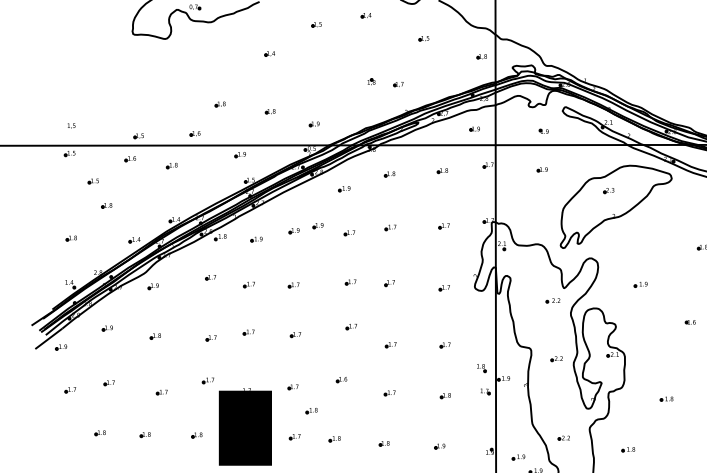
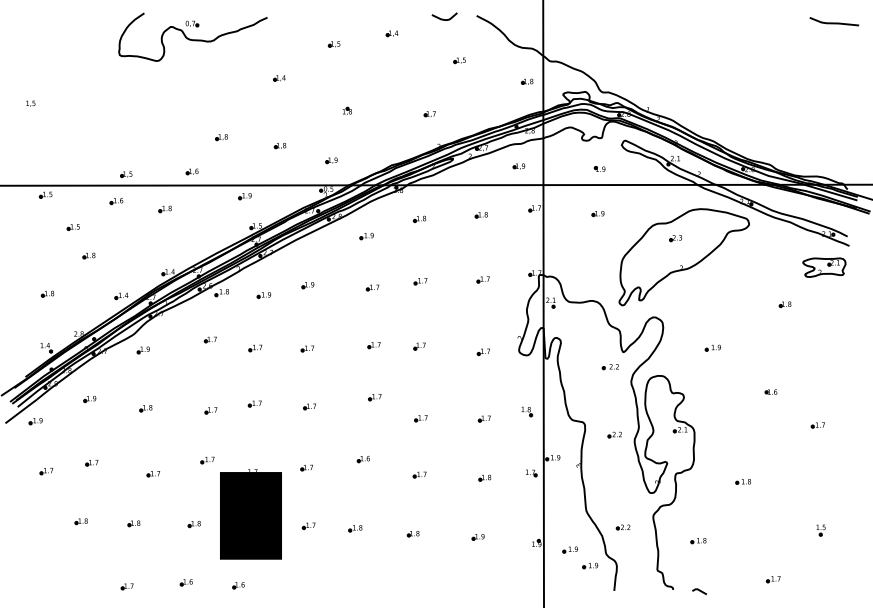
part: (370, 81) -> (346, 110), moved
text: (71, 125) -> (30, 103), moved
part: (317, 225) -> (335, 279), removed
part: (482, 368) -> (527, 411), moved
part: (311, 410) -> (328, 495), removed

